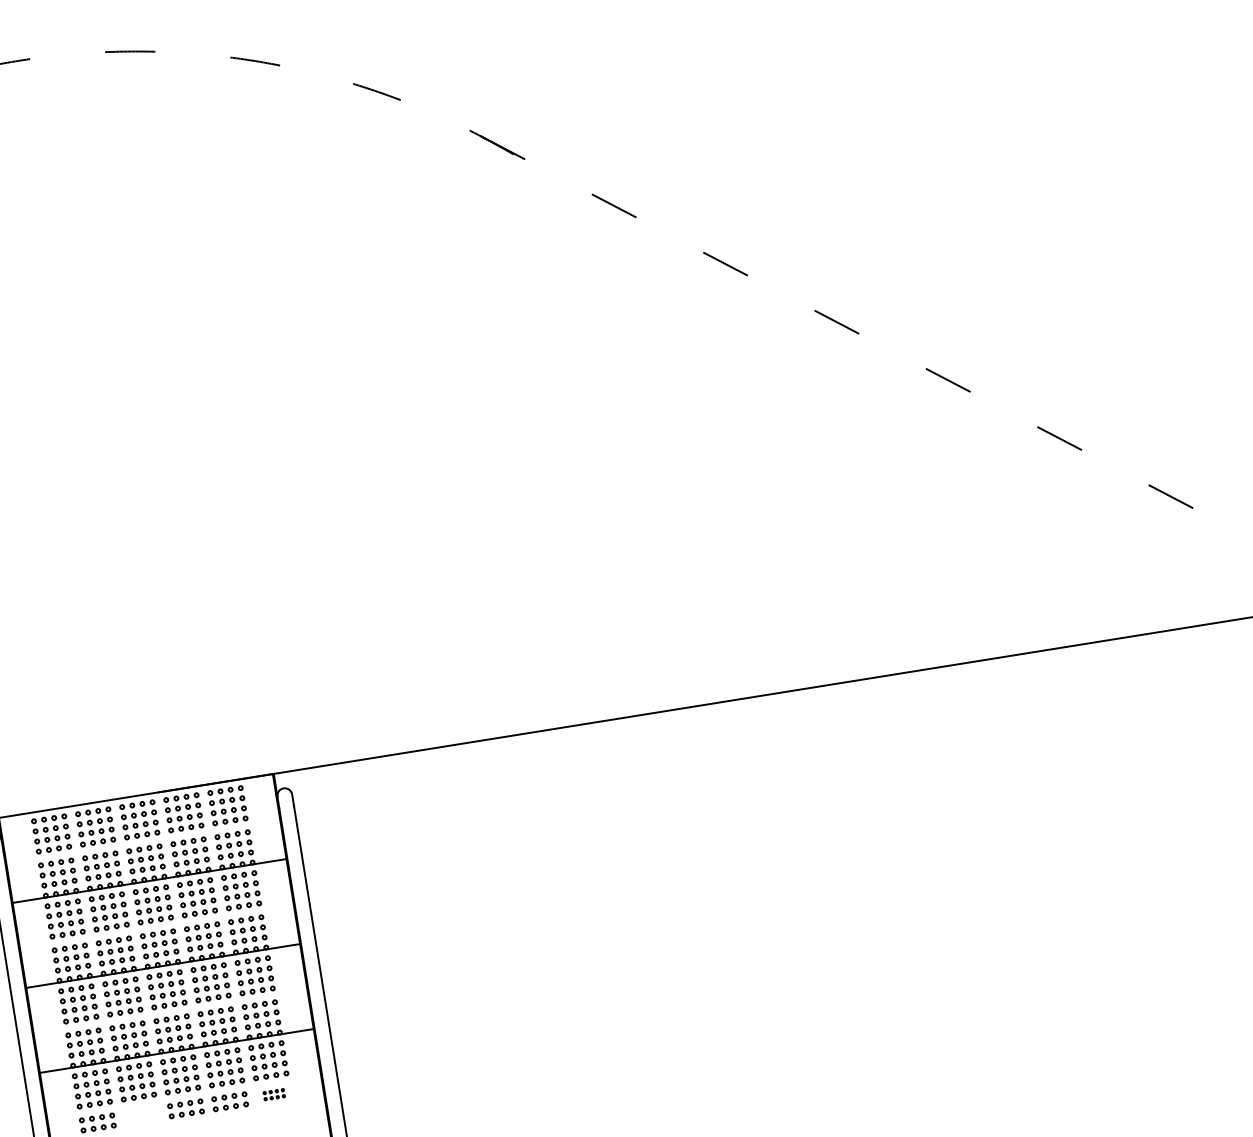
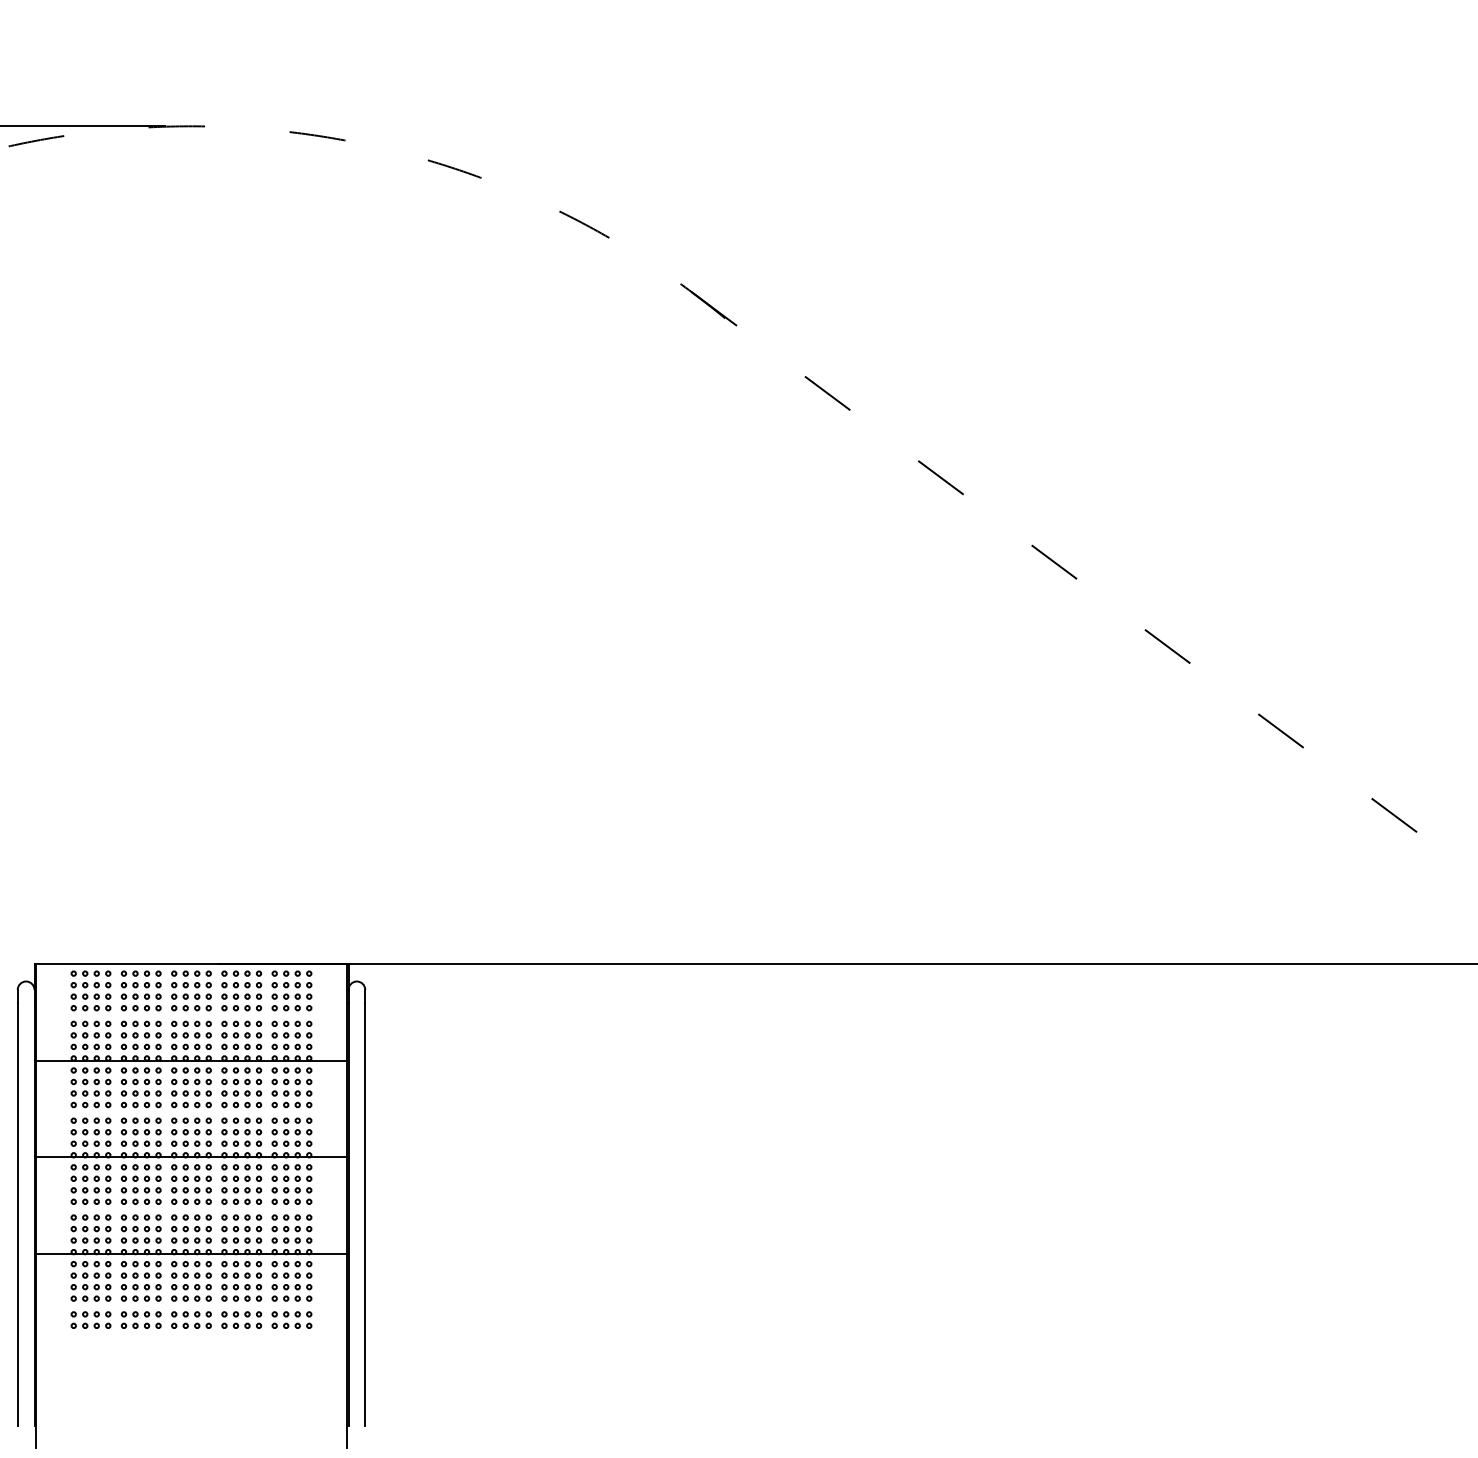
part: (273, 1094) -> (291, 1319), size x1.67
part: (141, 1115) -> (140, 1319), added

